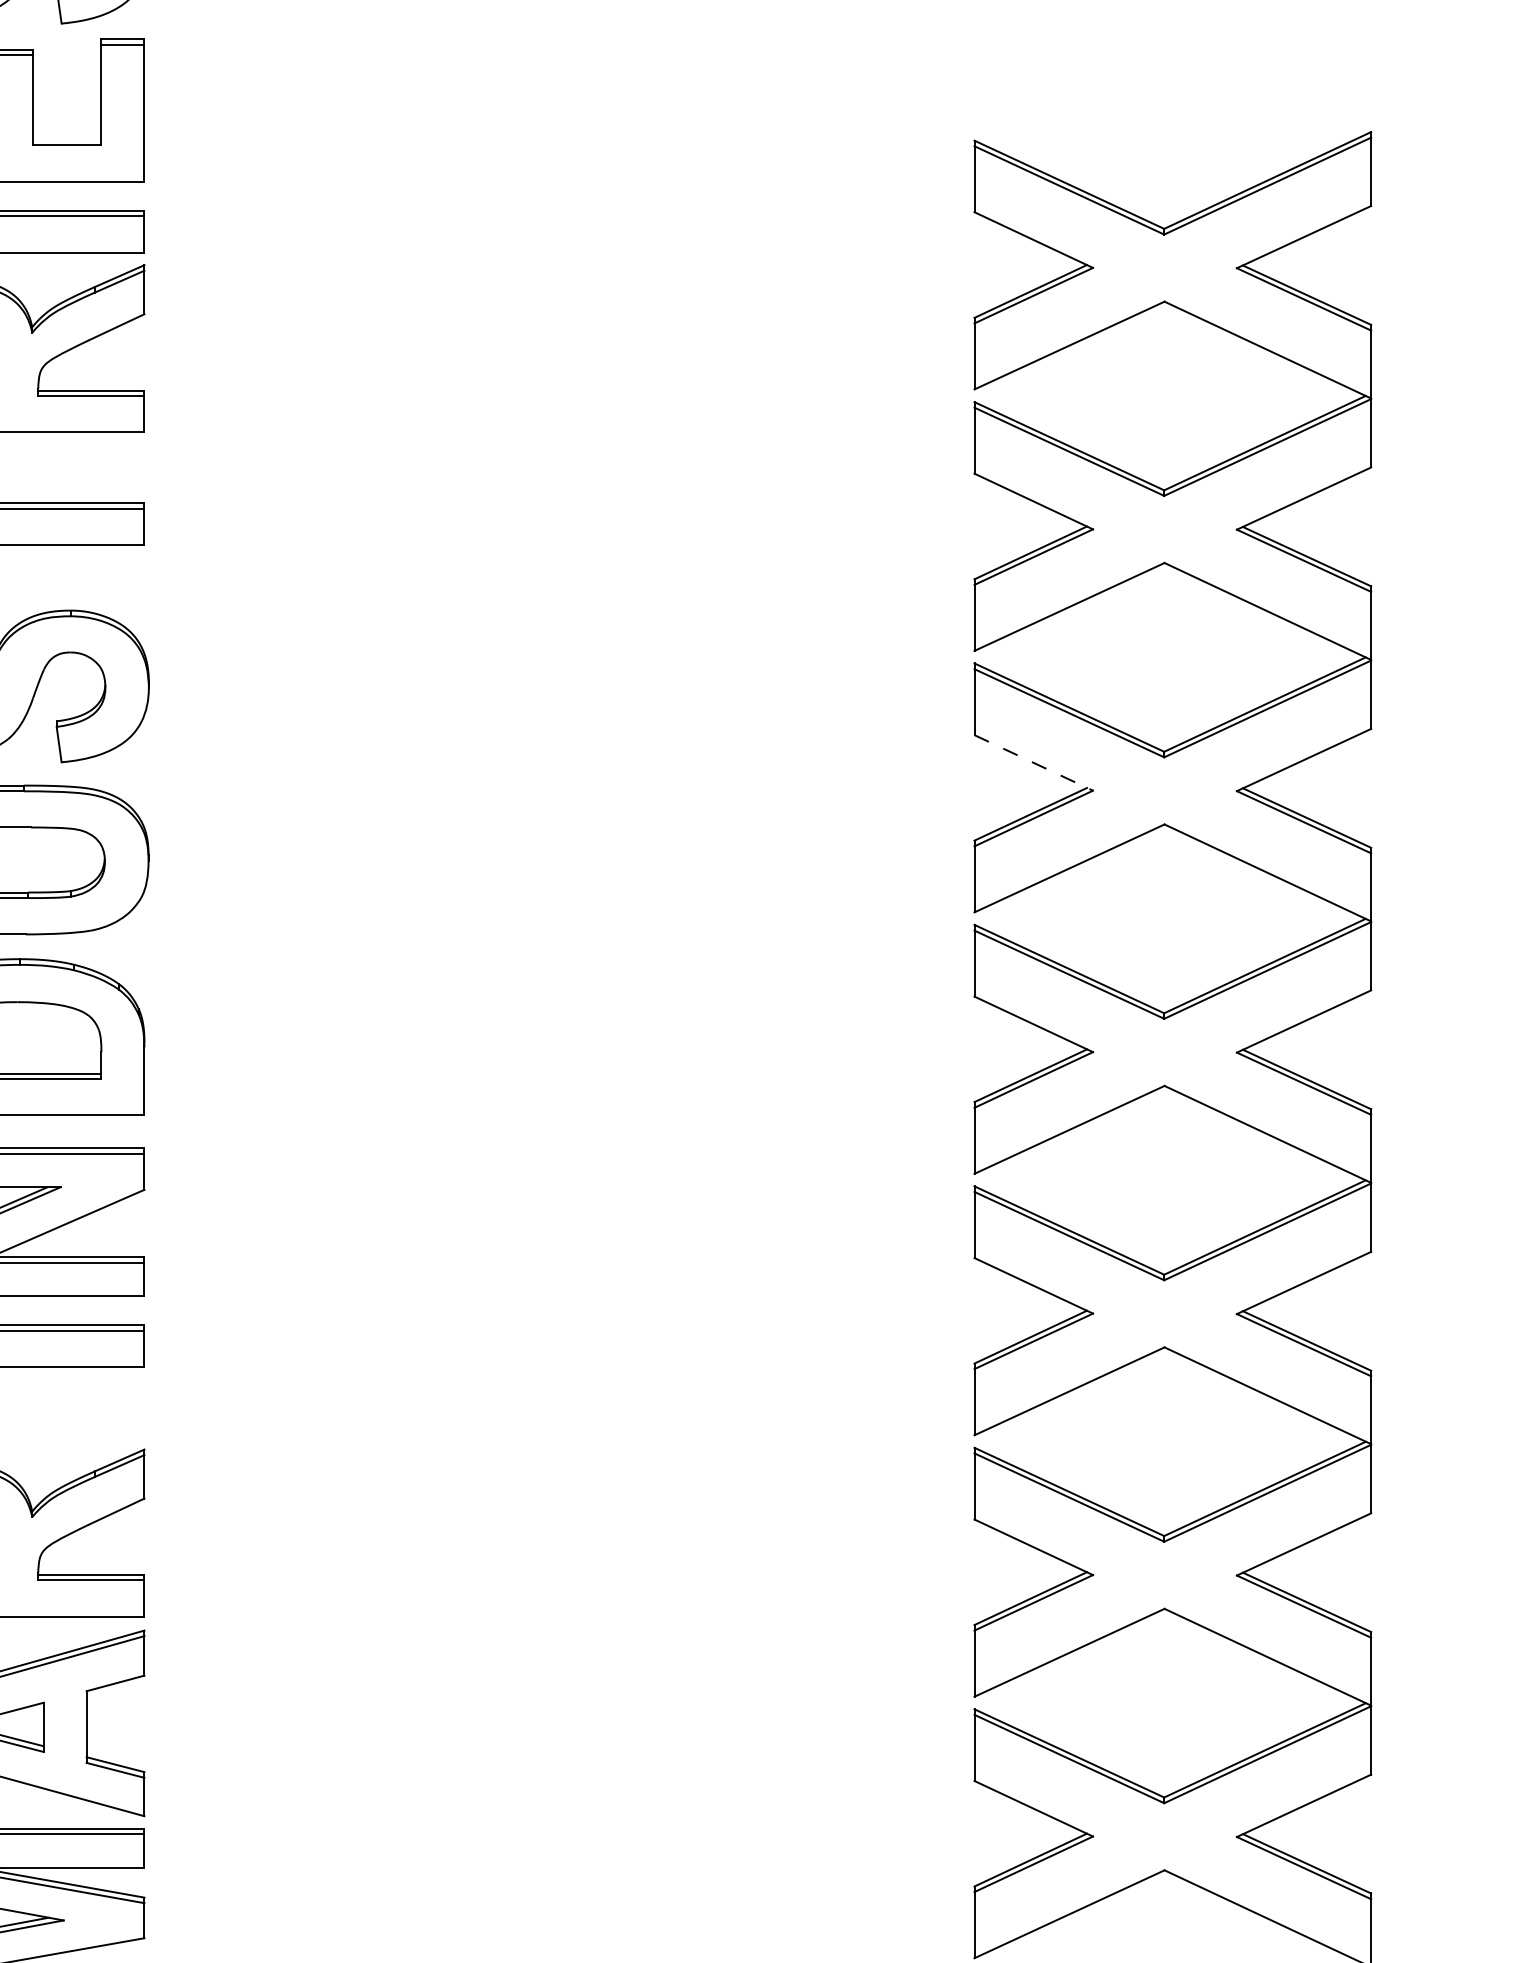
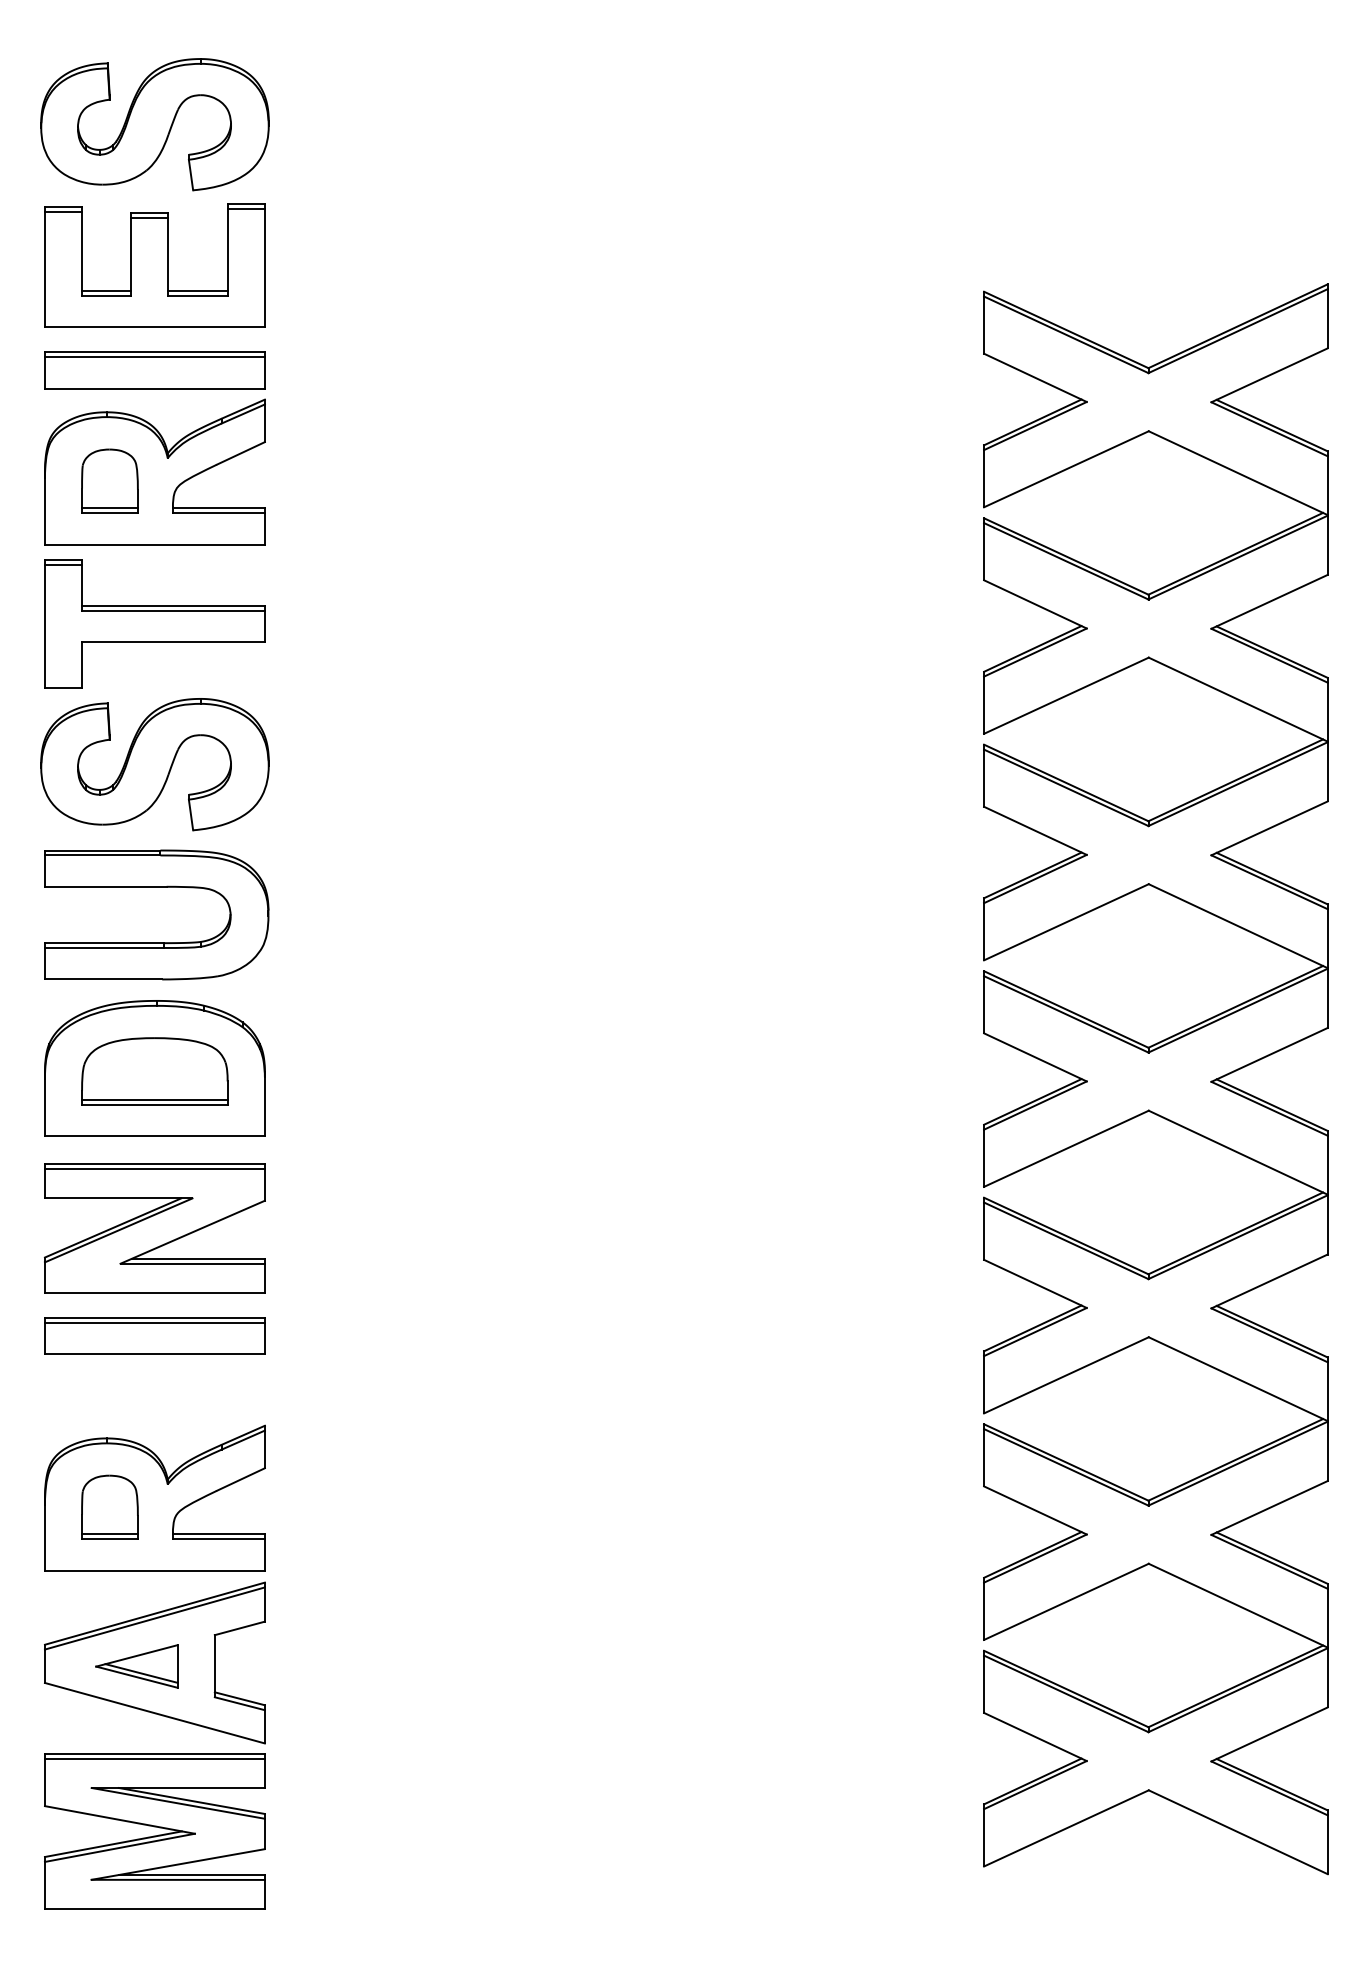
line: (66, 139) -> (197, 290), added
line: (1033, 762) -> (1035, 830), dashed -> solid

